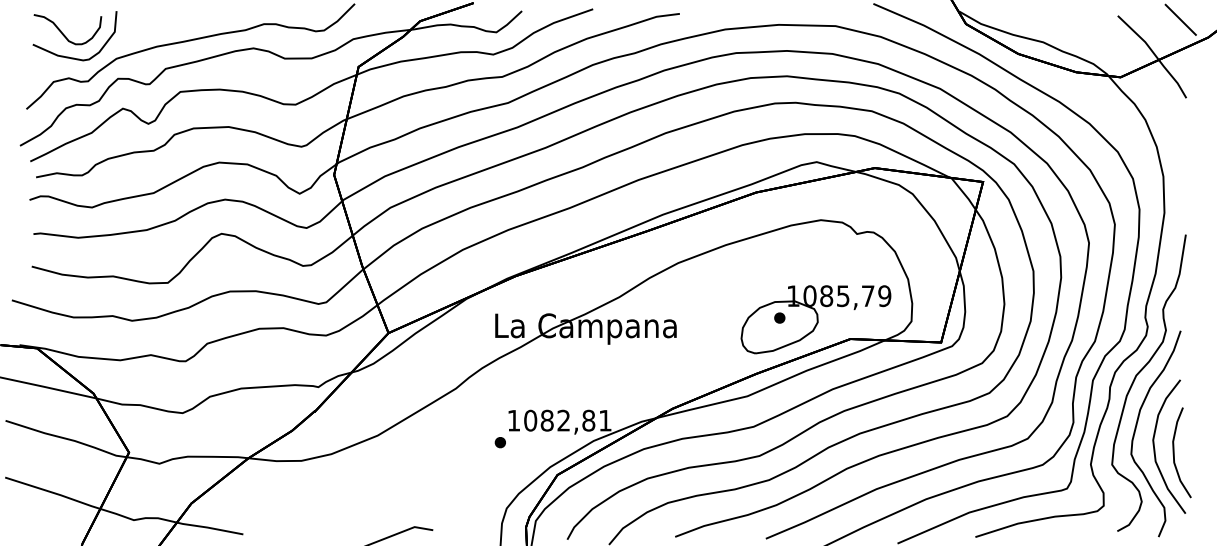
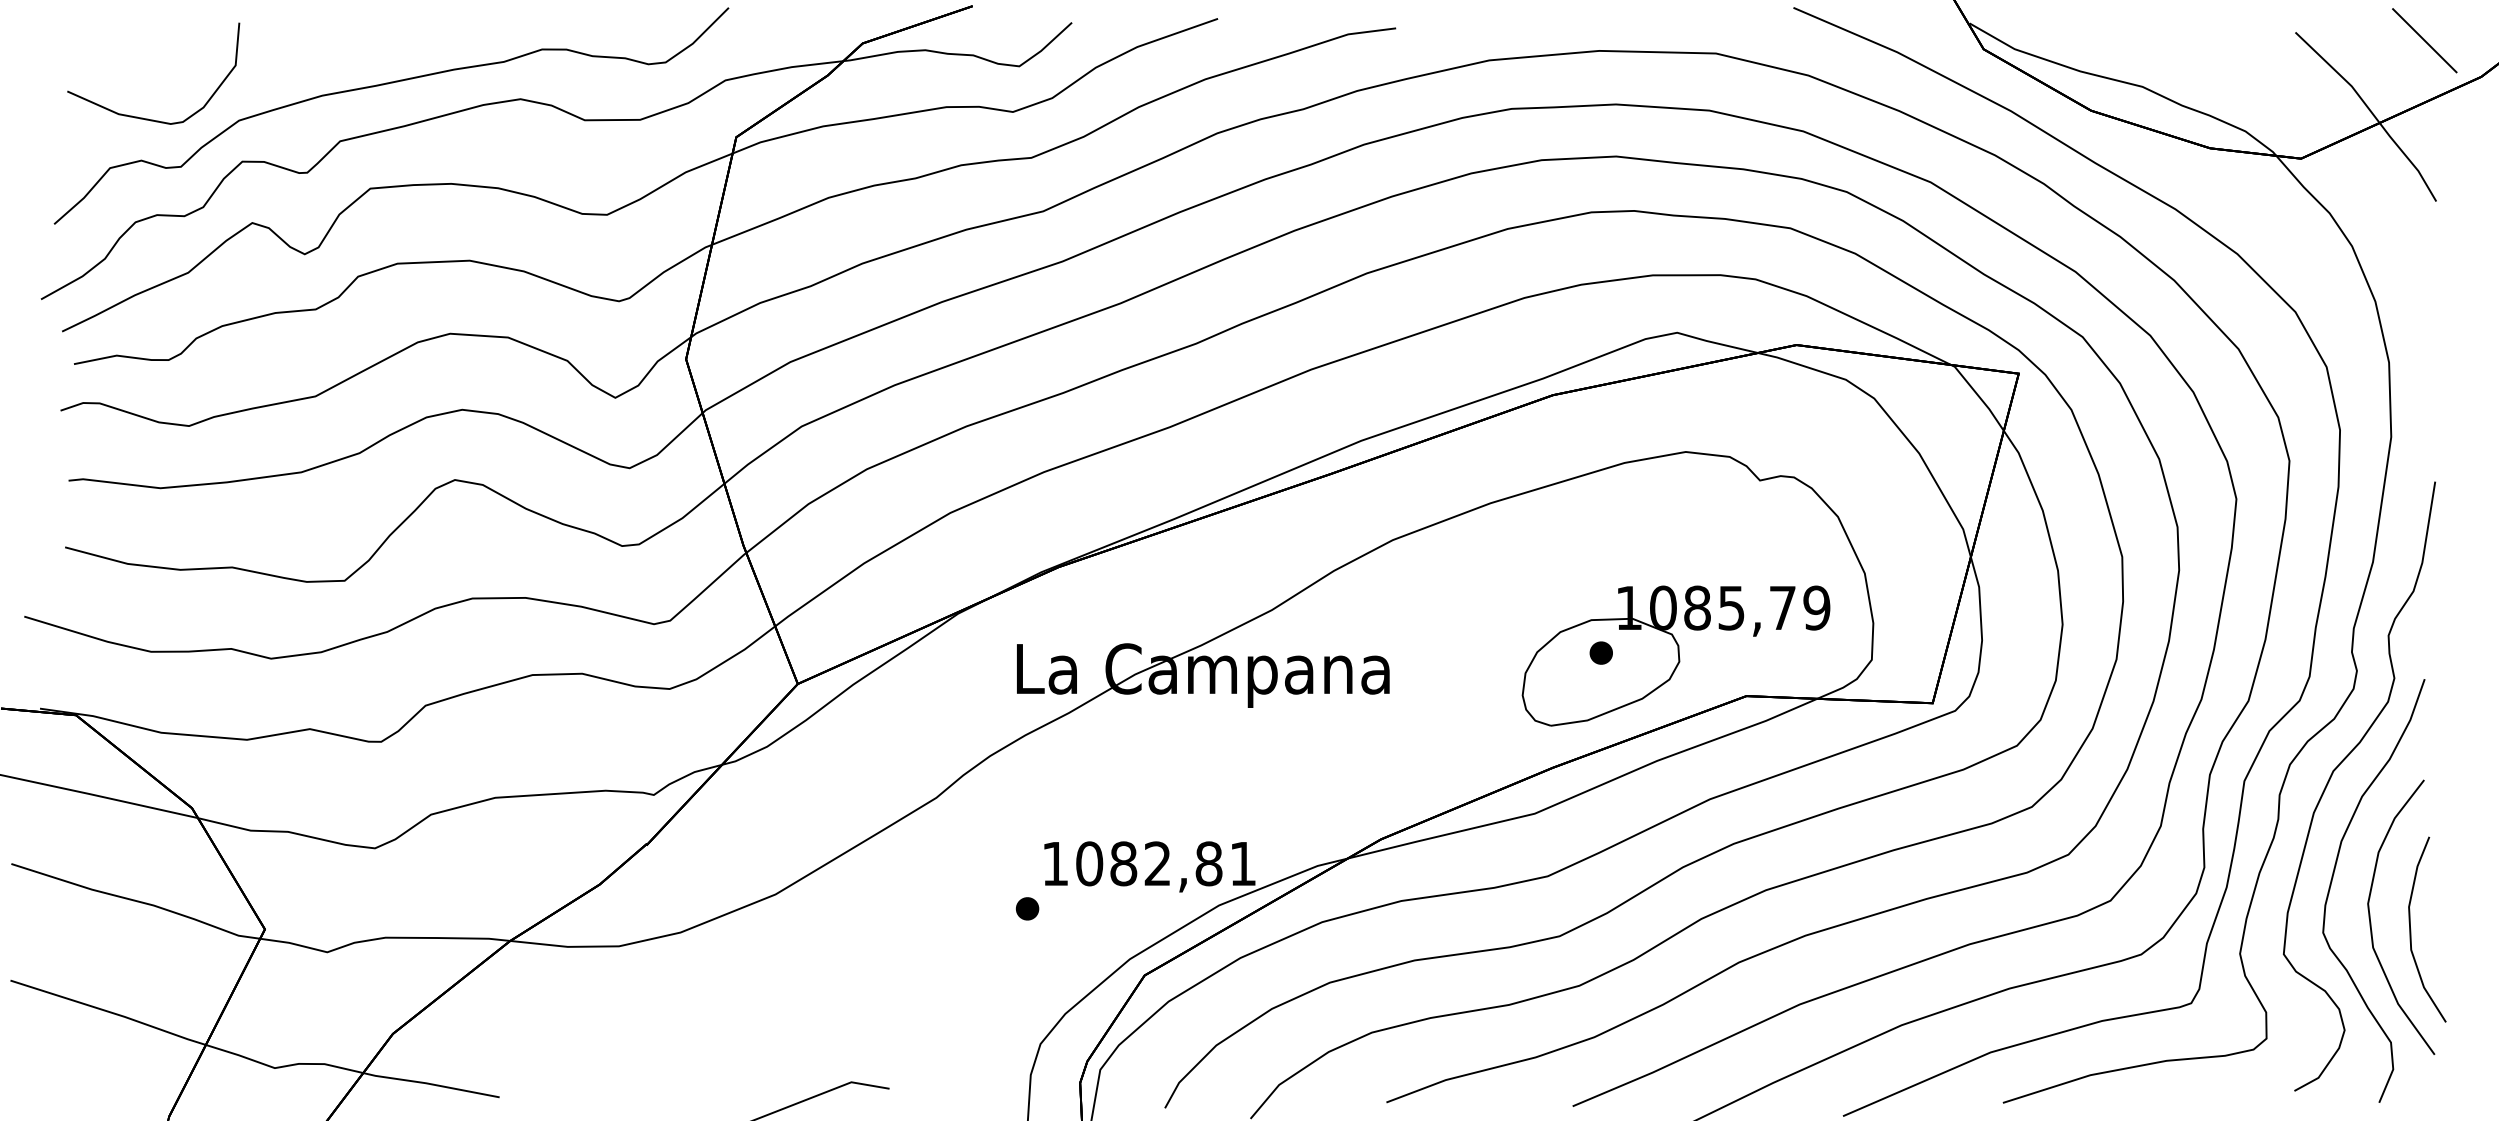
curve: (63, 33) -> (130, 68), removed

